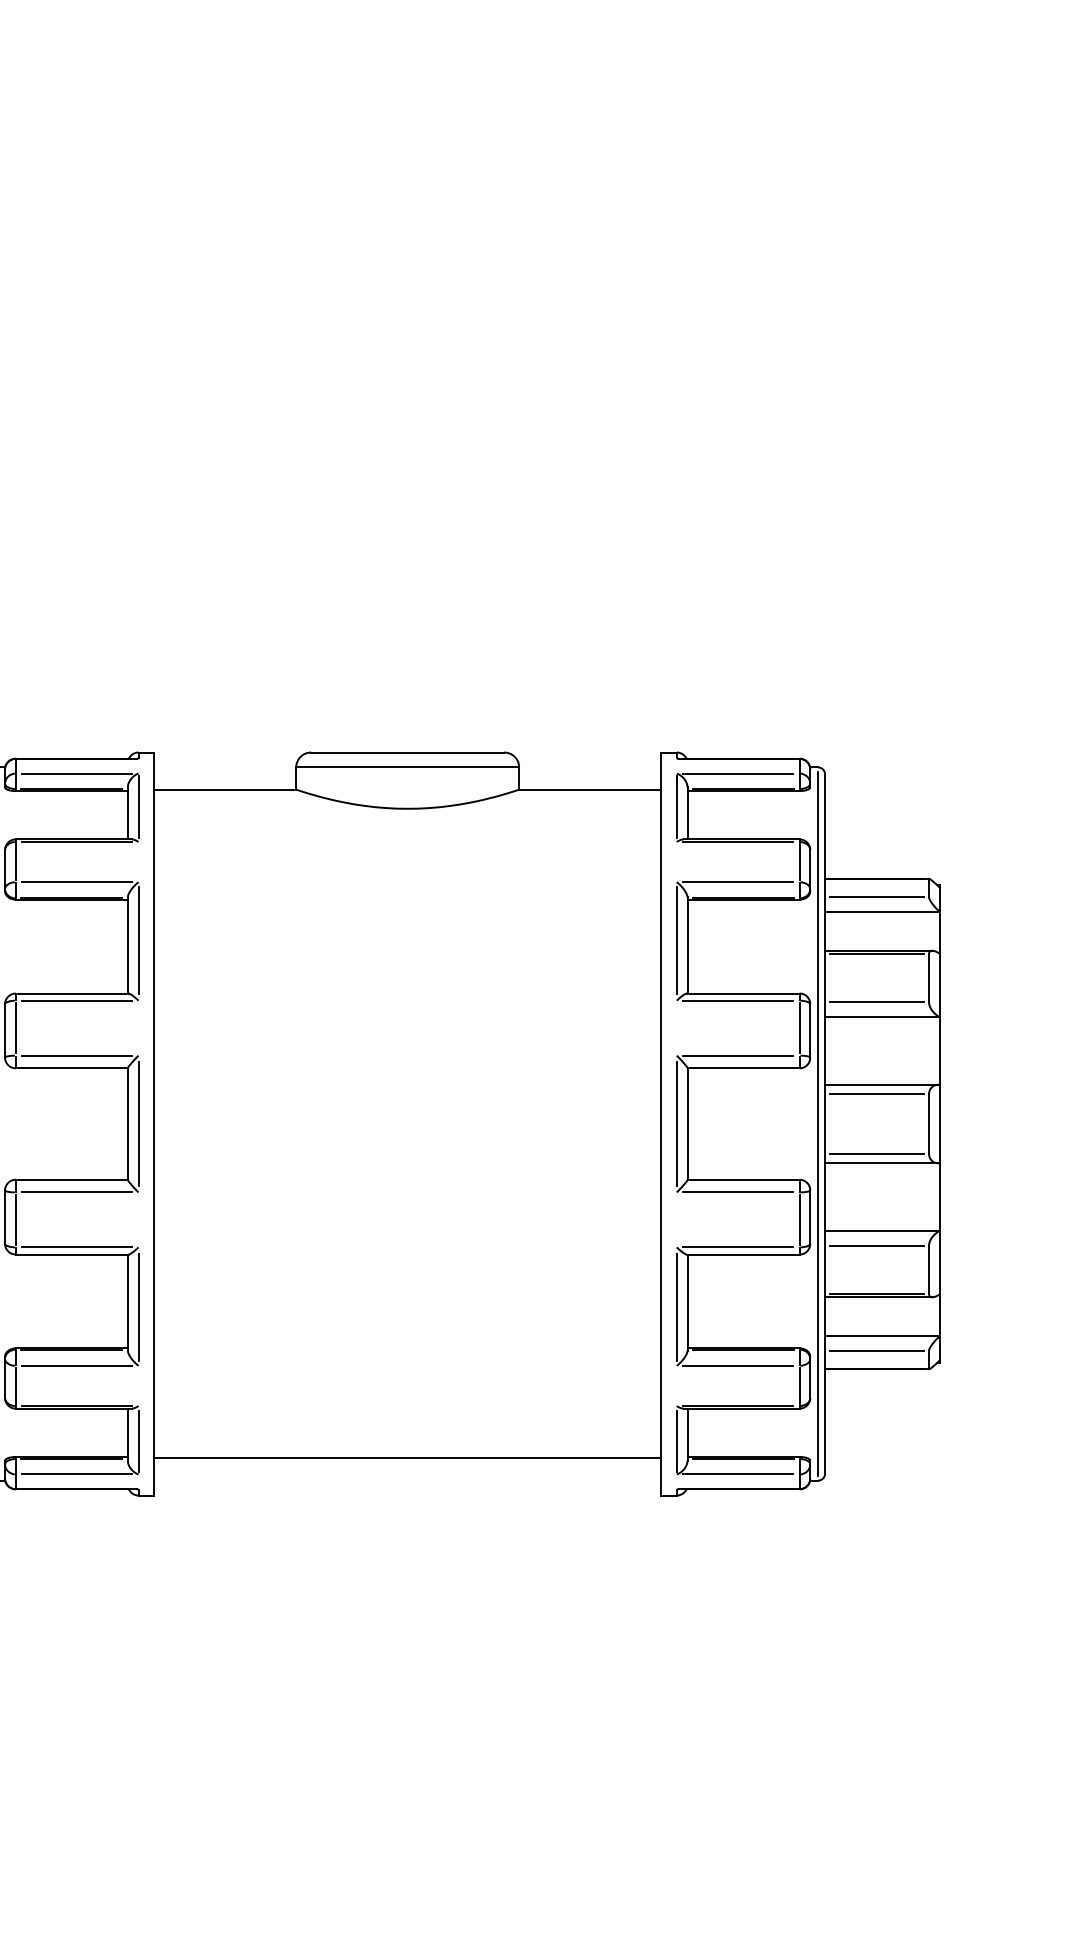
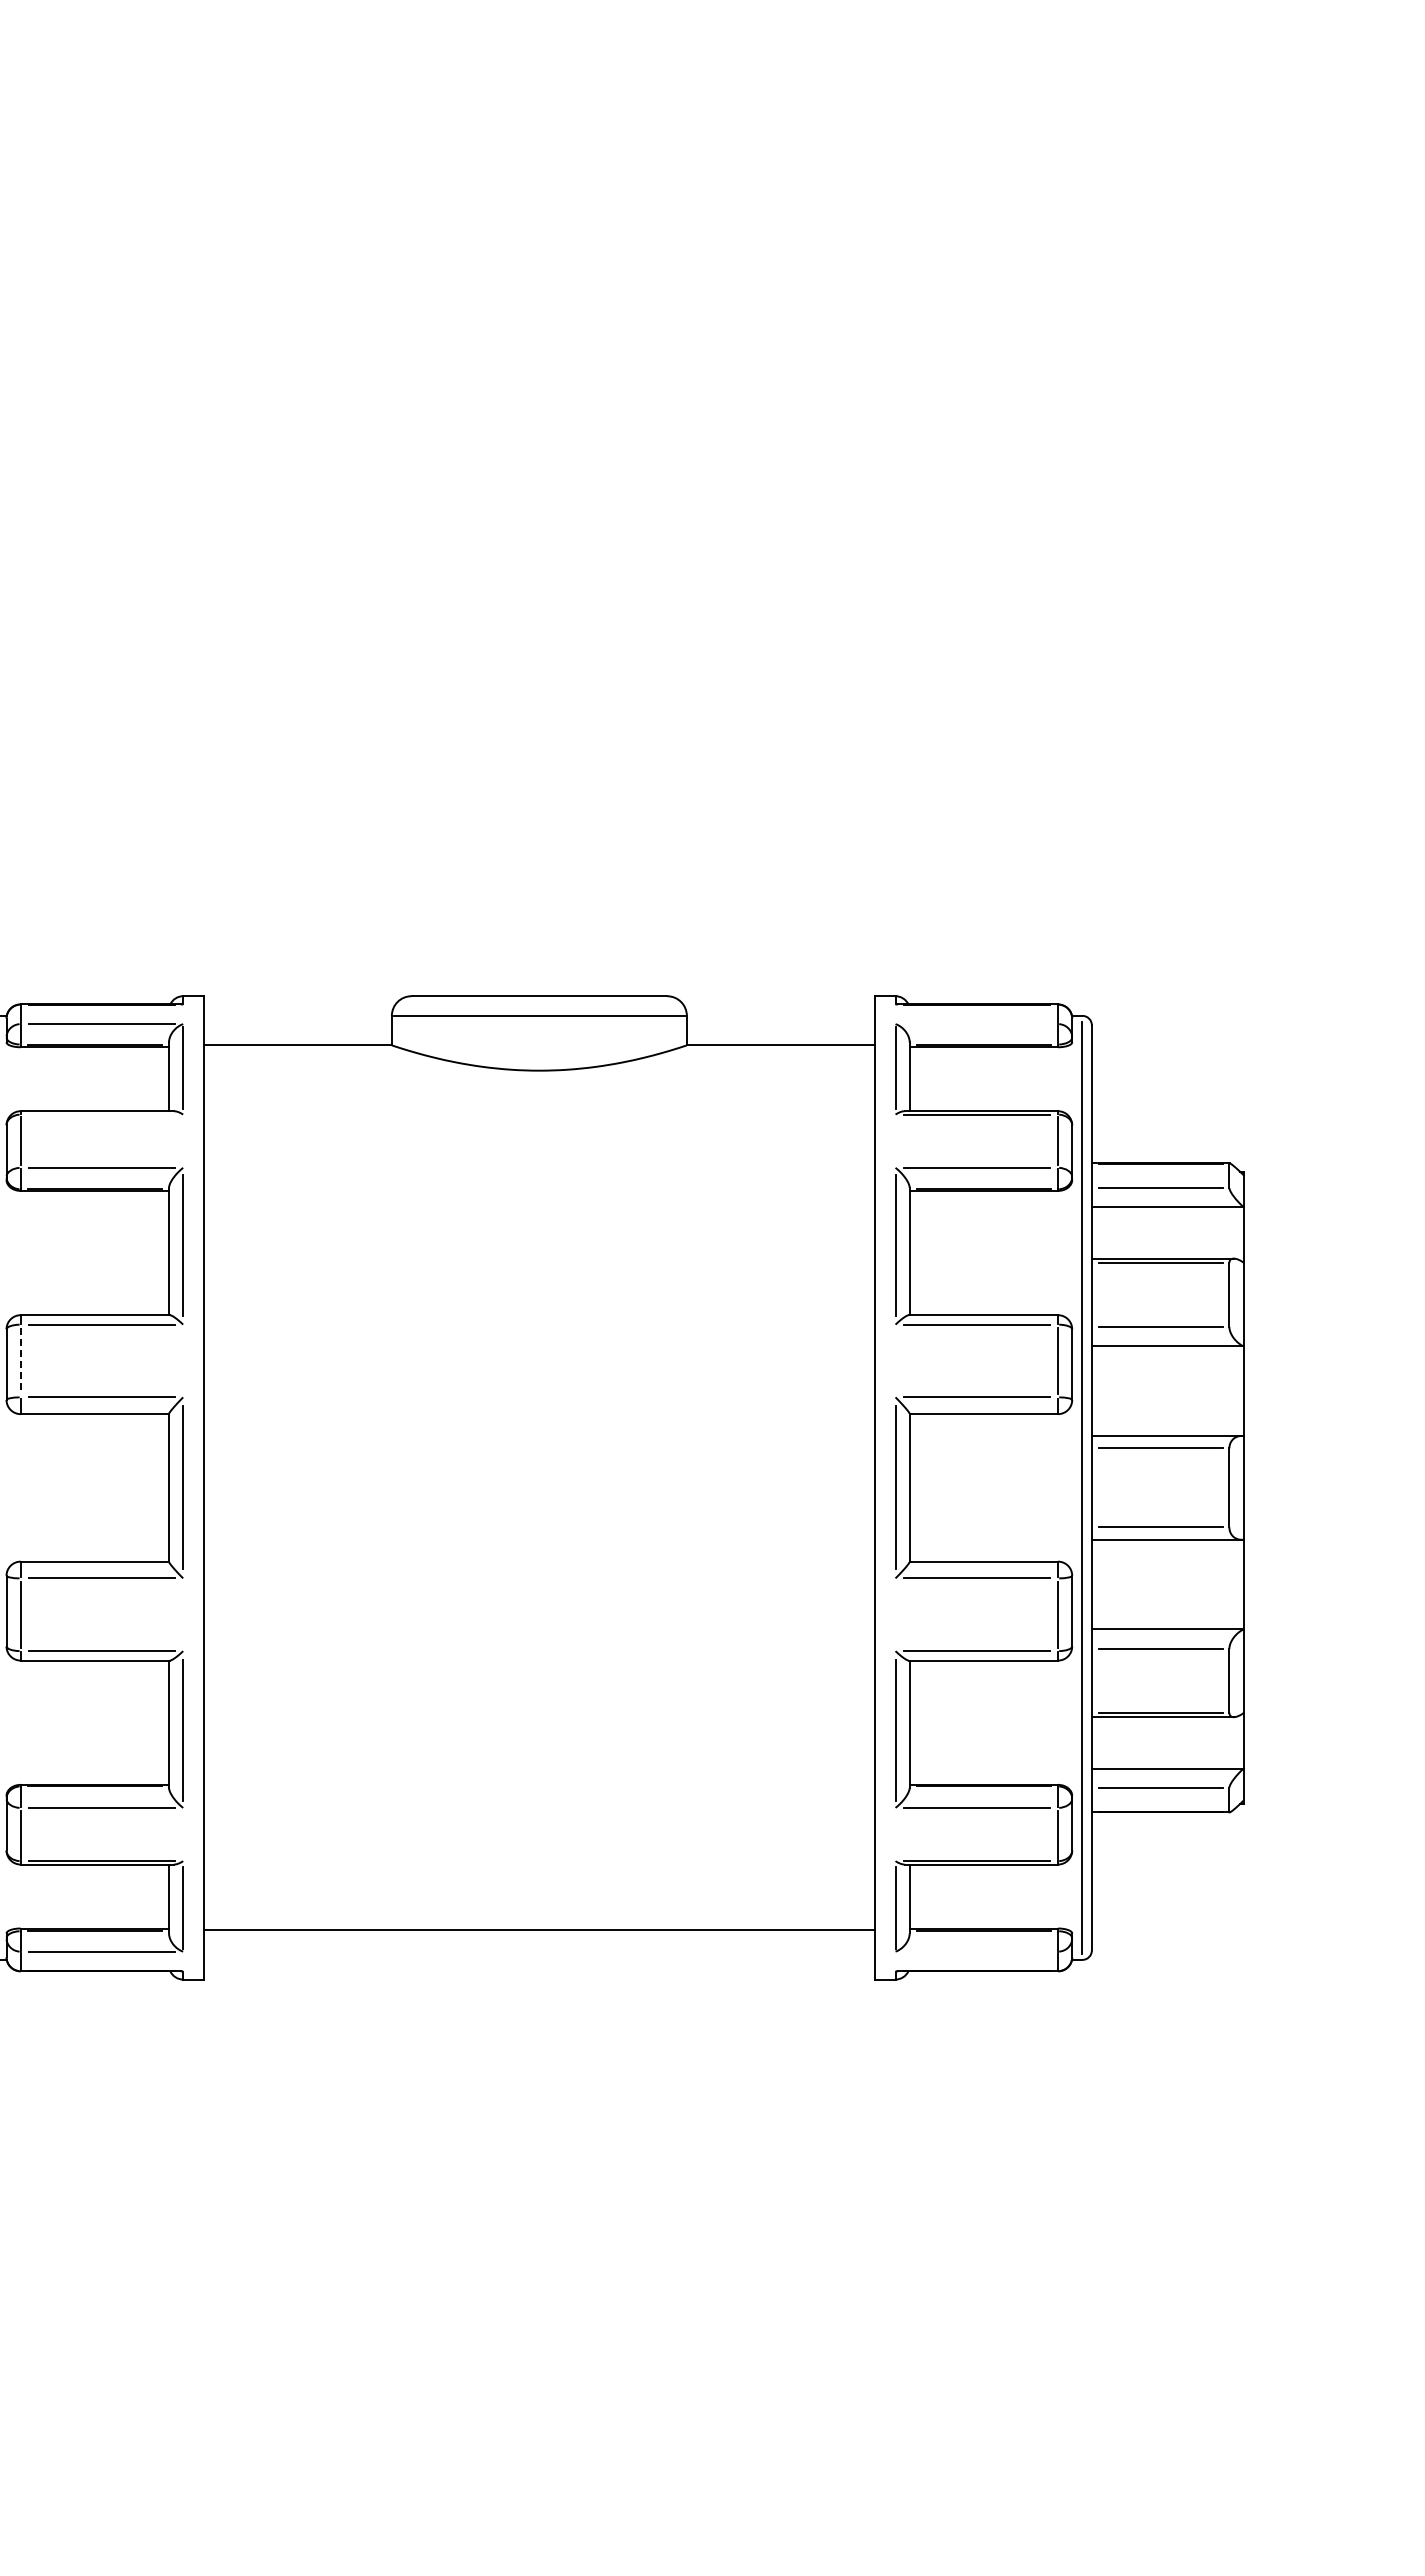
line: (737, 773) -> (976, 1024), removed
line: (76, 841) -> (101, 1114), removed
line: (15, 1027) -> (20, 1360), solid -> dashed
line: (737, 1474) -> (976, 1951), removed

